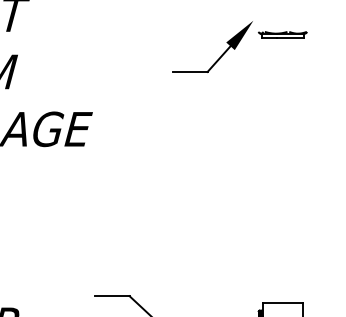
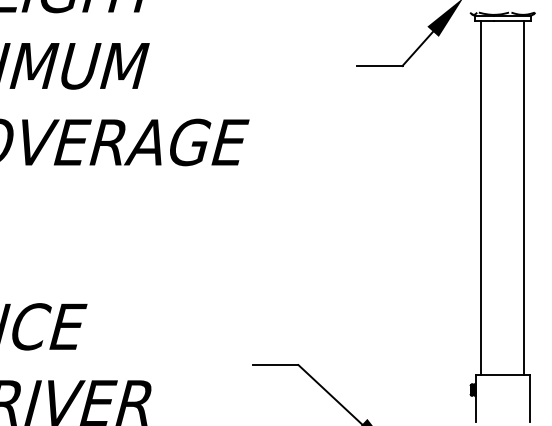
line: (266, 170) -> (481, 197), added
line: (299, 170) -> (524, 197), added

